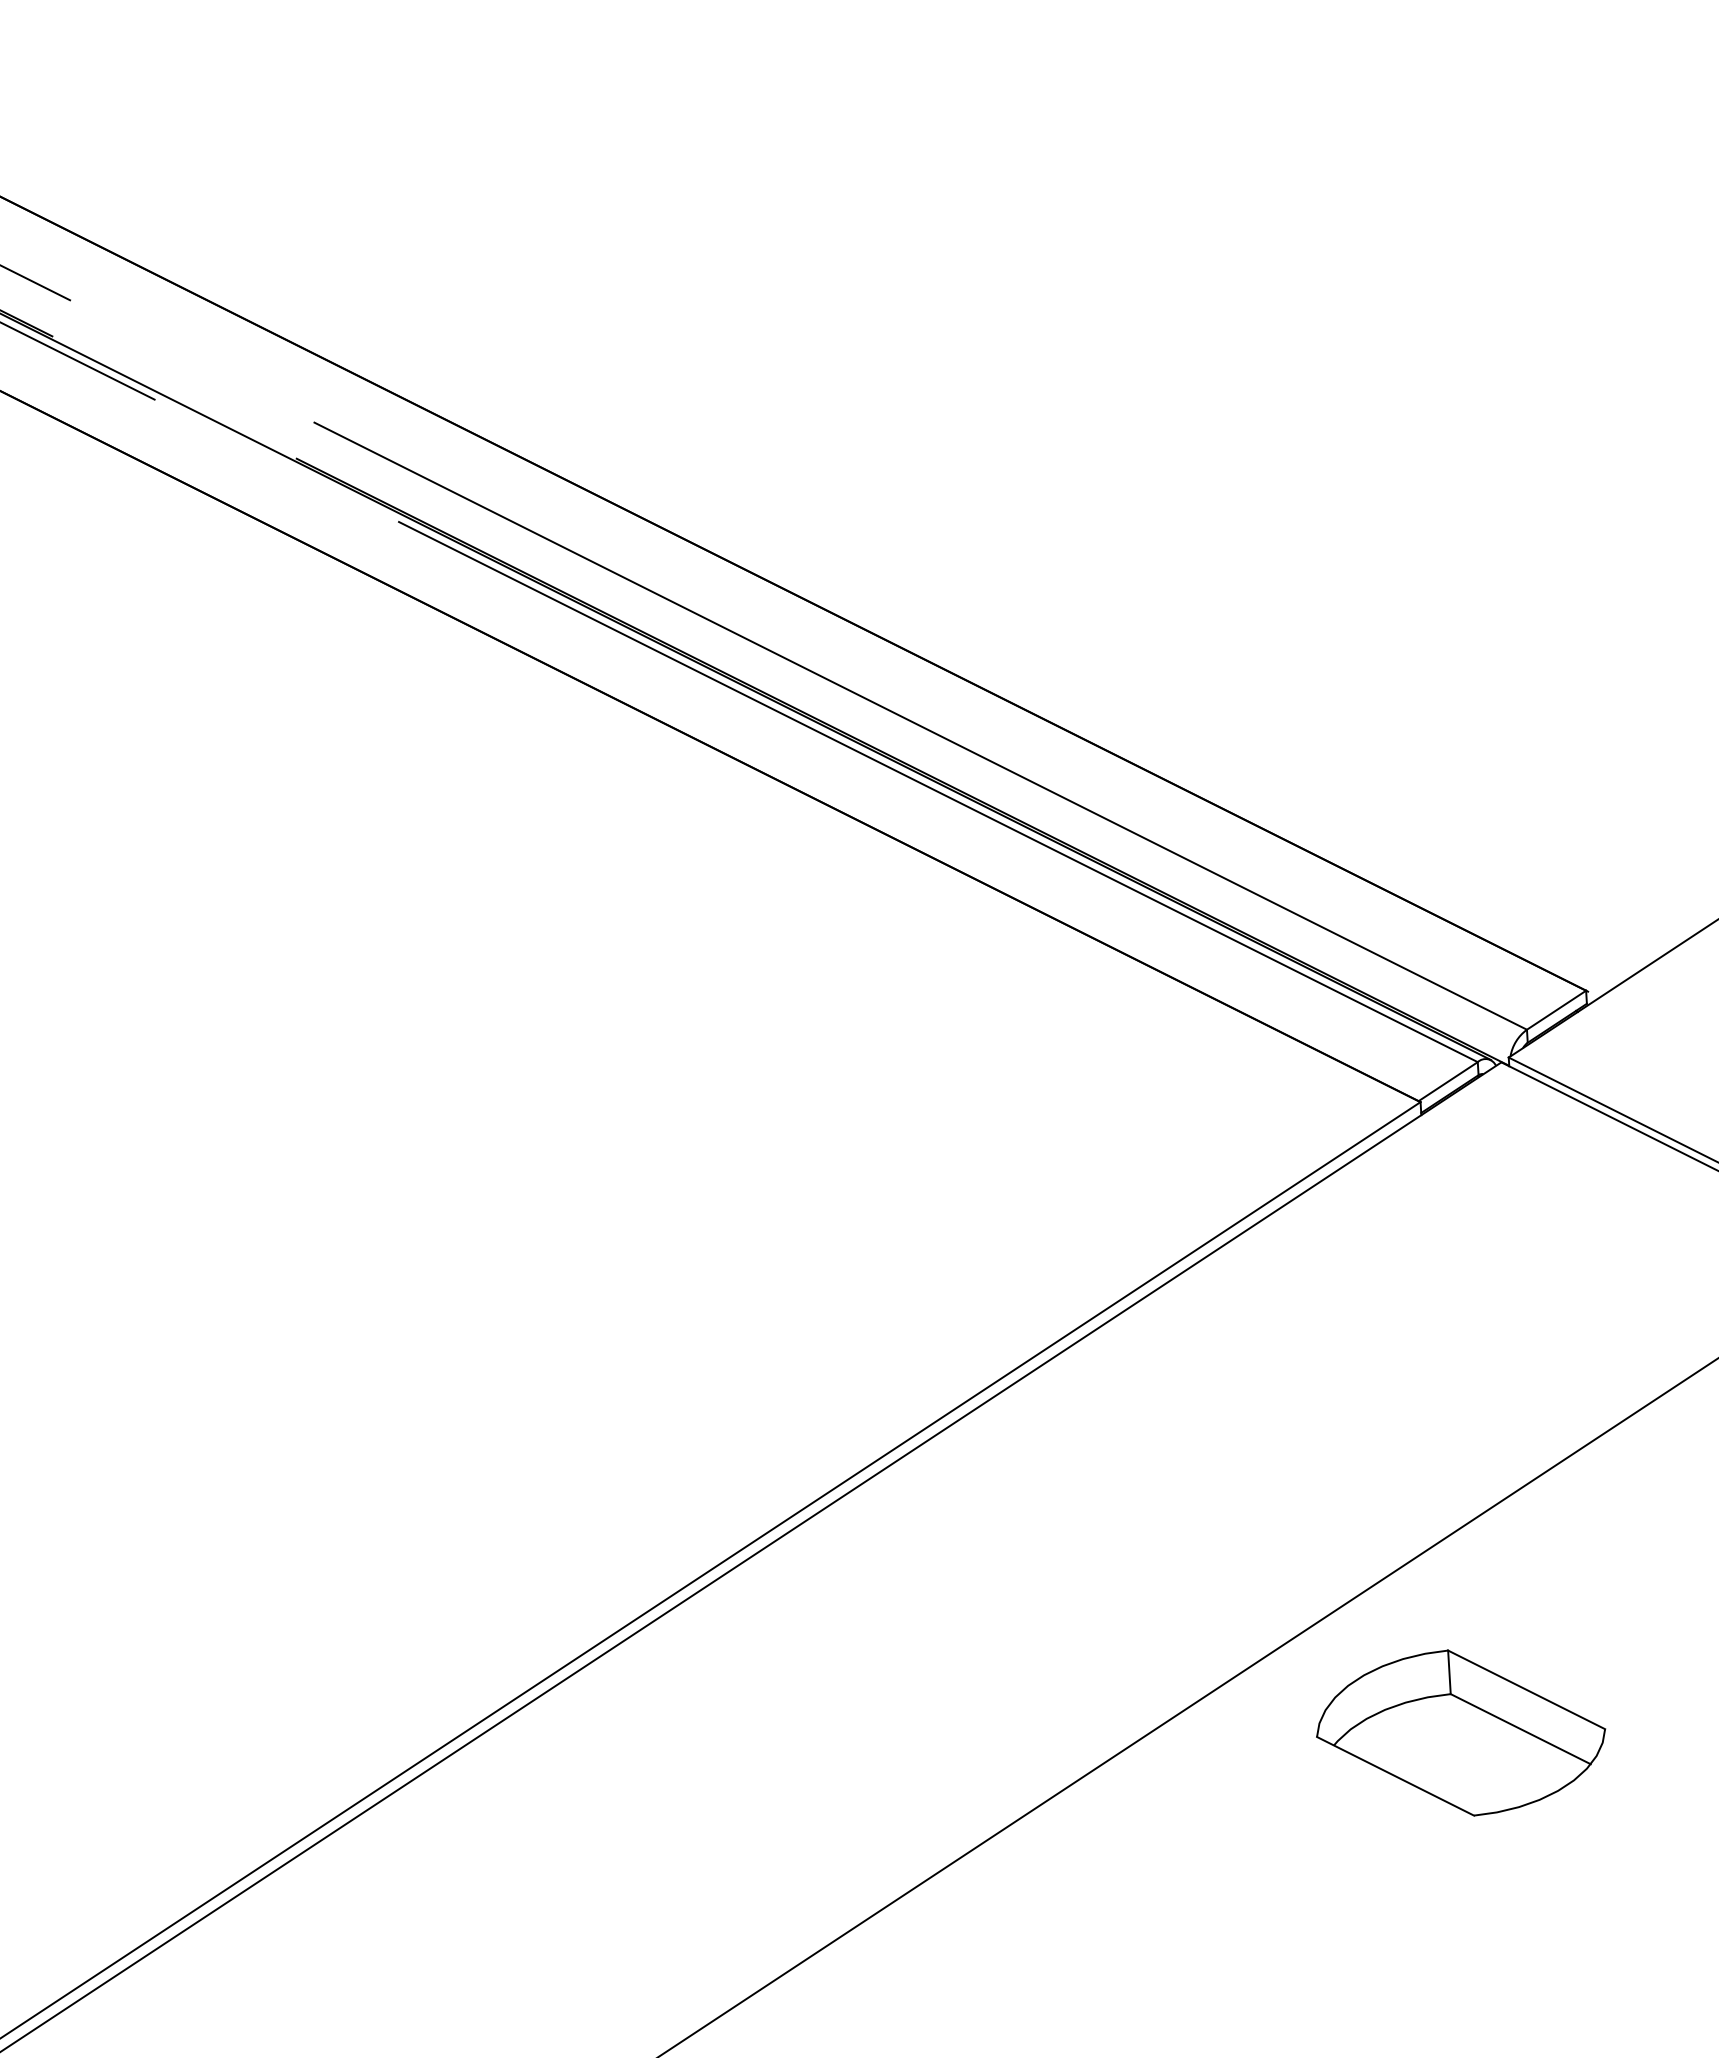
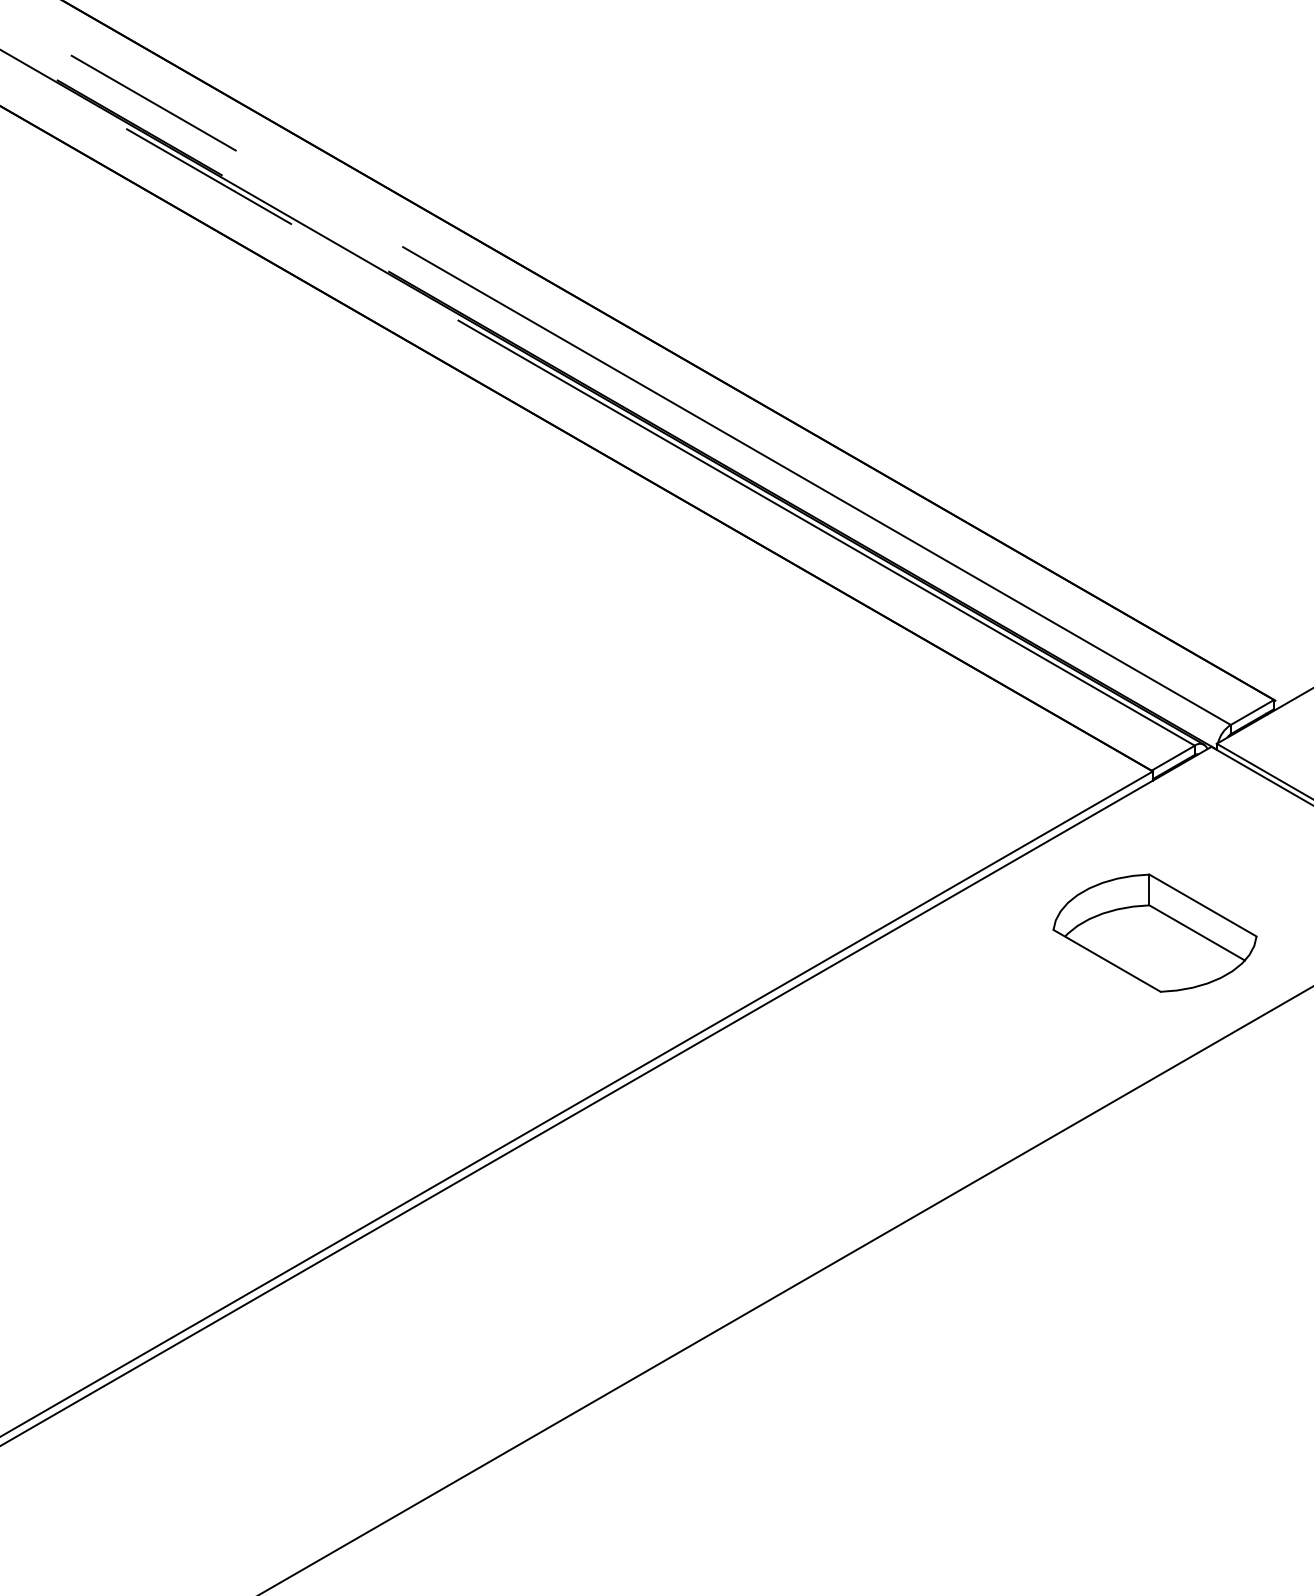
part: (1460, 1732) -> (1154, 932), moved

